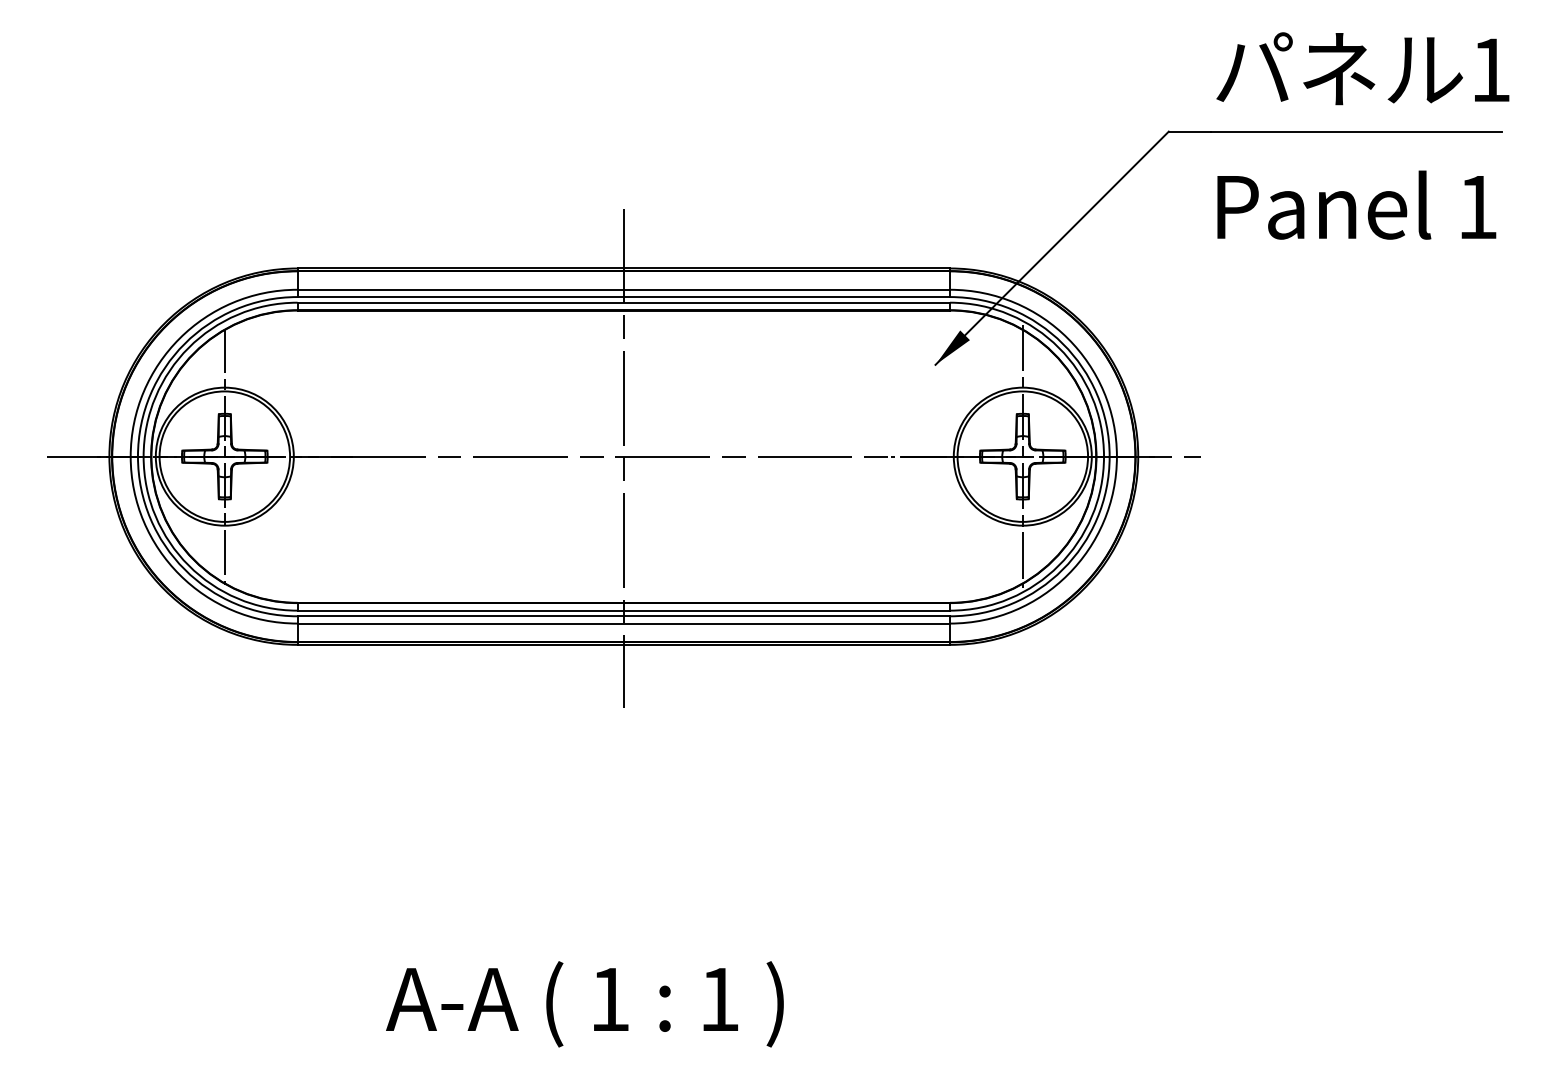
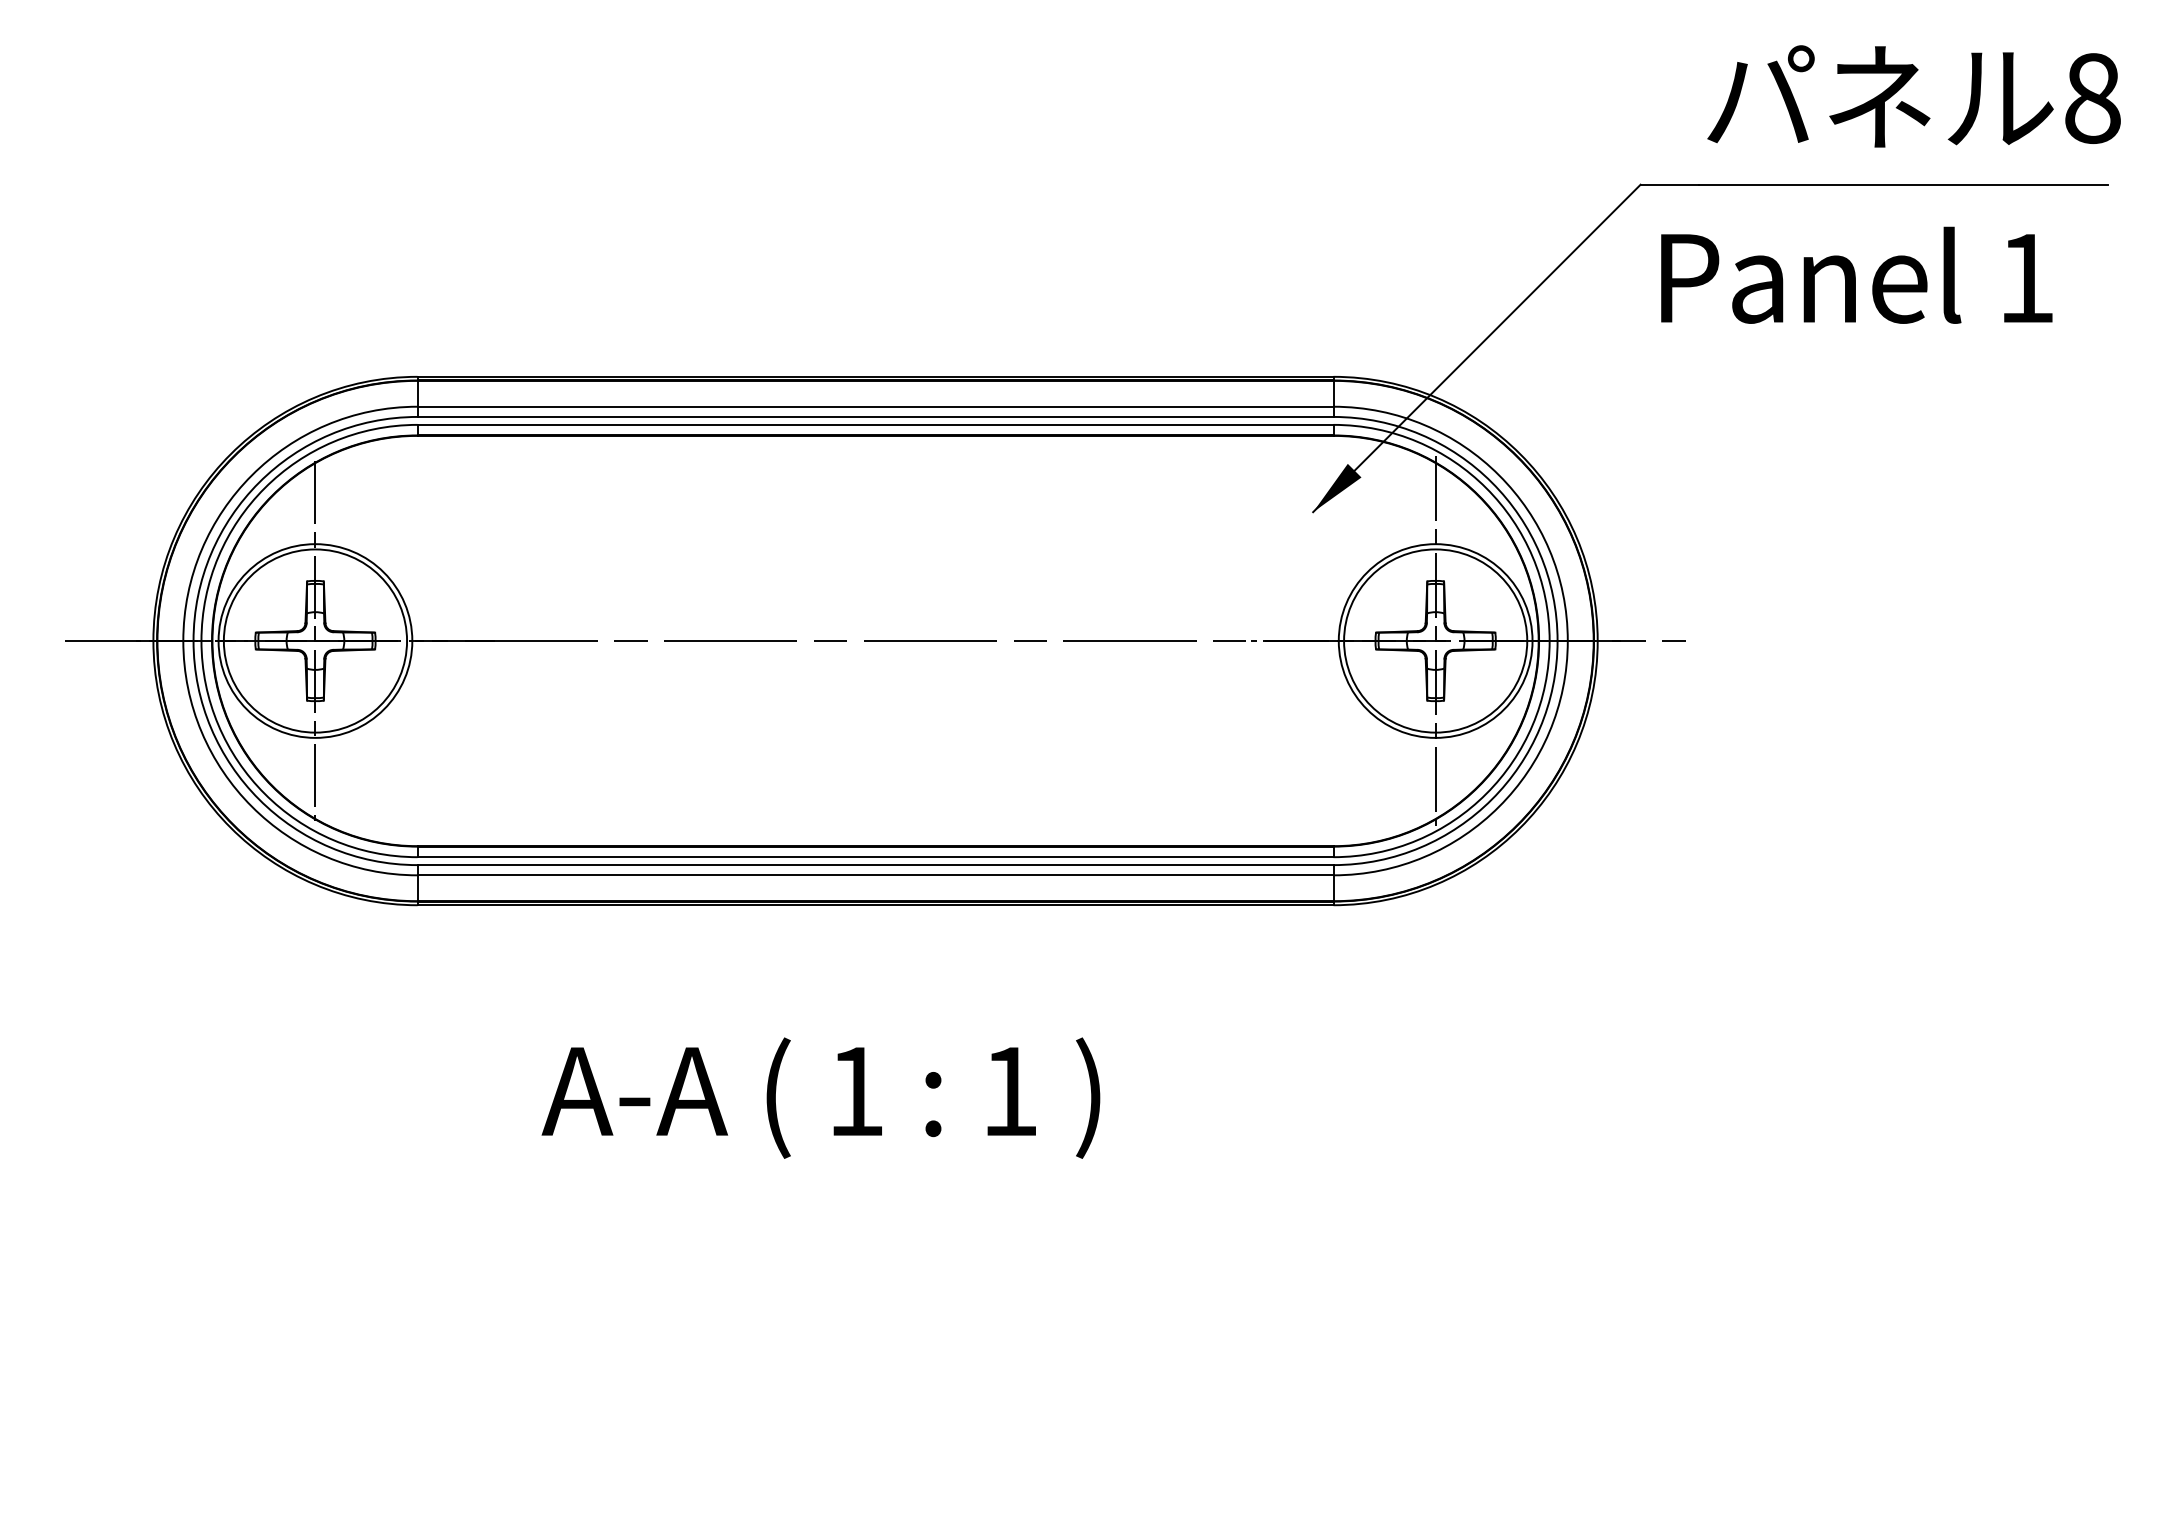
text: (1490, 70) -> (2092, 98), 1 -> 8
text: (1356, 204) -> (1856, 274), moved
line: (623, 457) -> (875, 642), removed
text: (584, 1004) -> (820, 1098), moved

